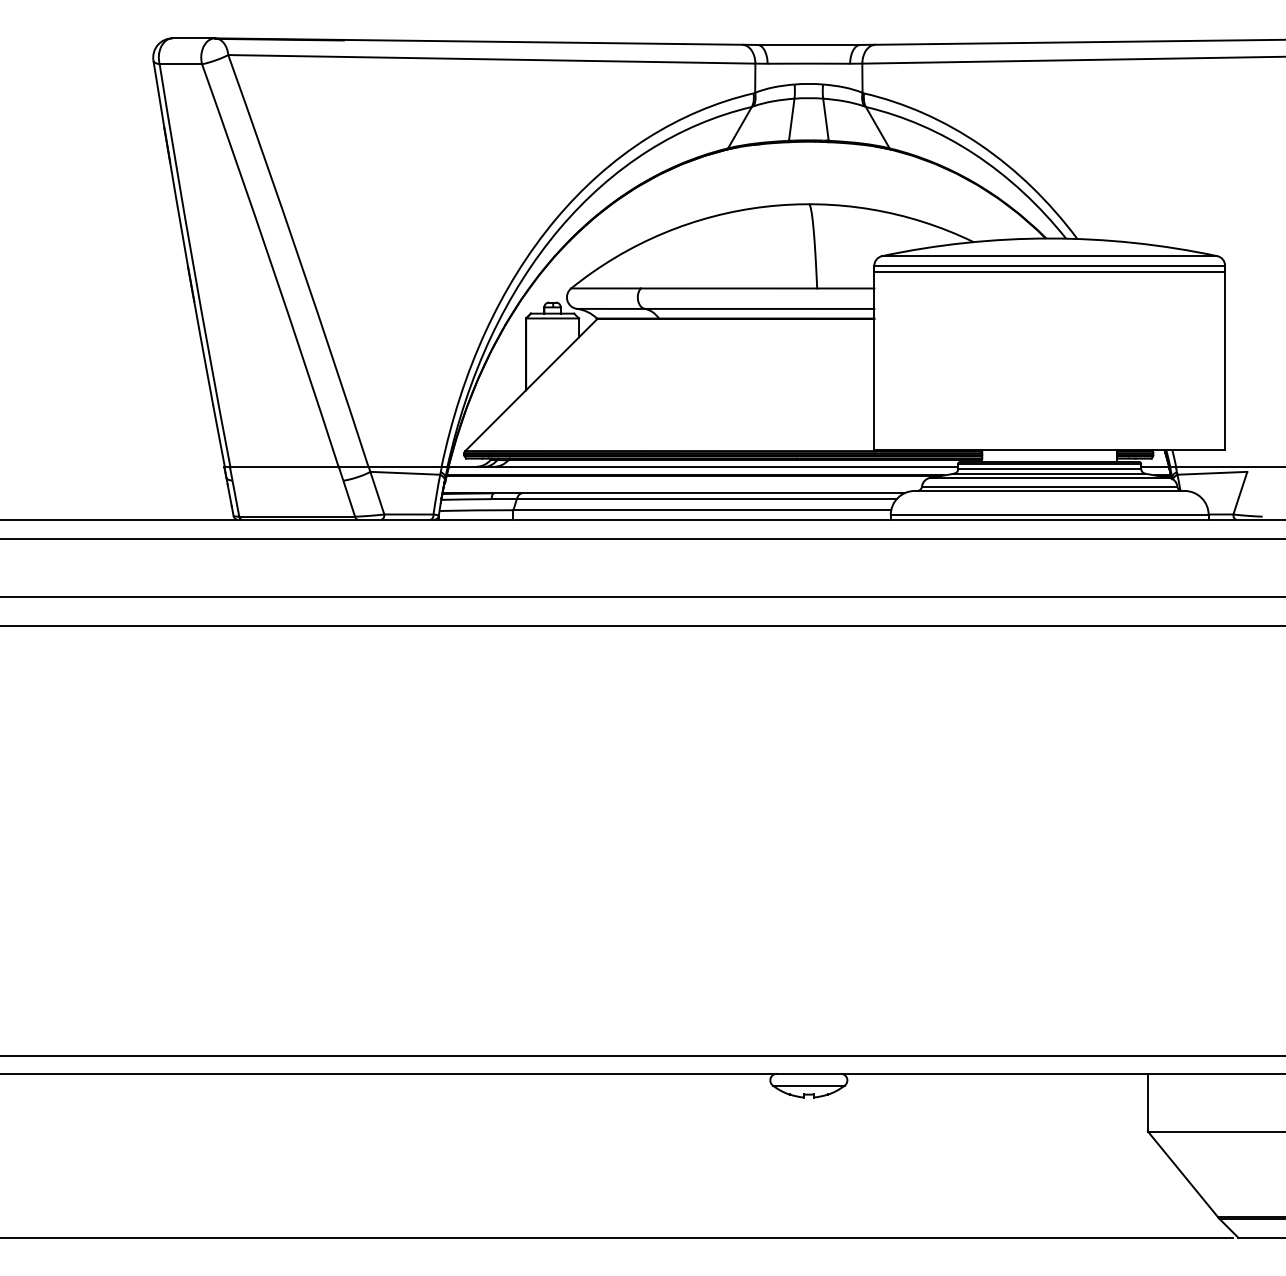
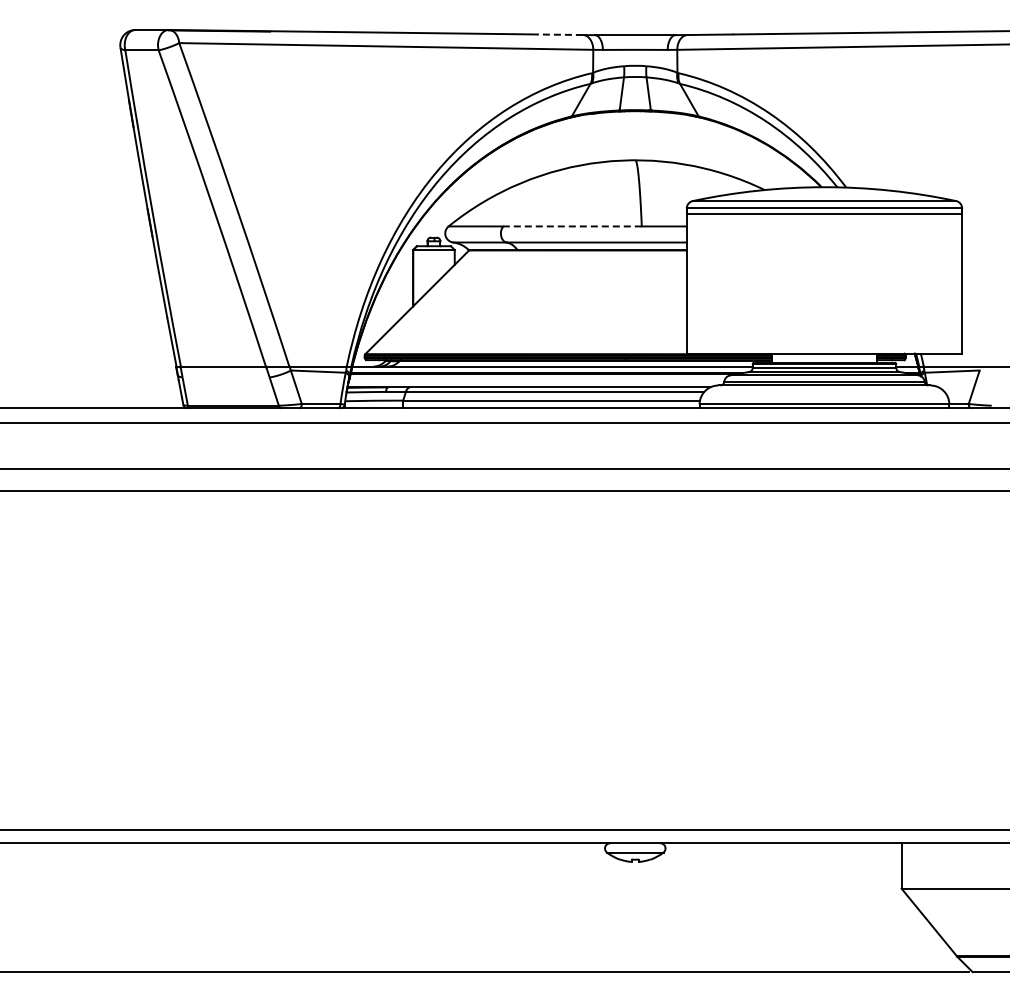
line: (712, 44) -> (559, 34), solid -> dashed
line: (728, 288) -> (572, 226), solid -> dashed

